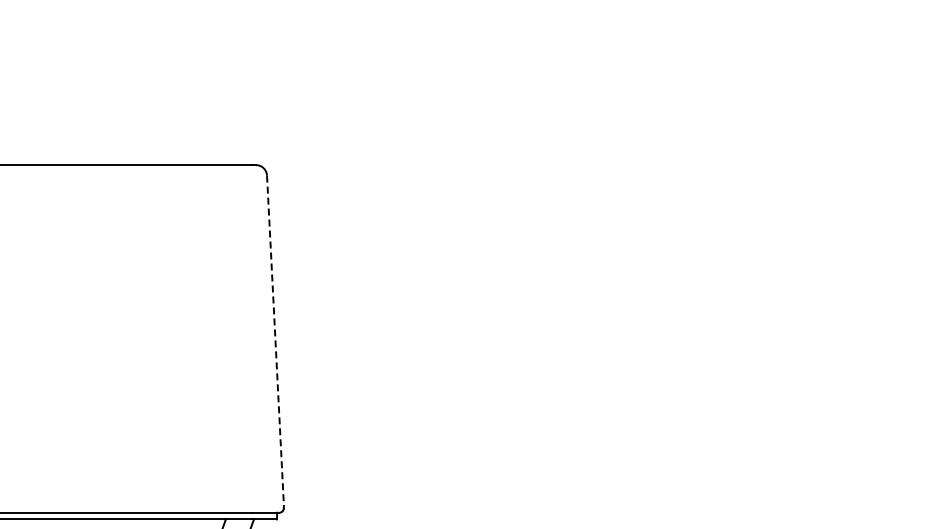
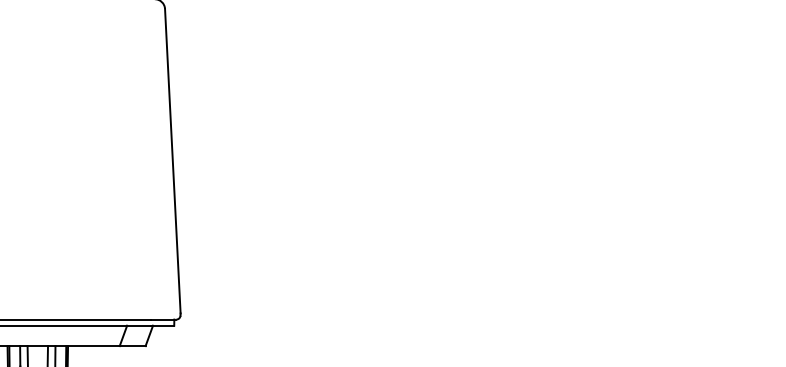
line: (275, 341) -> (172, 161), dashed -> solid

